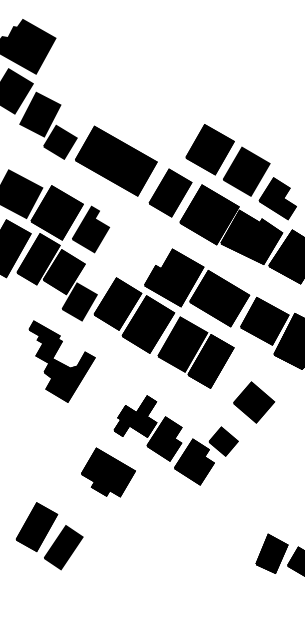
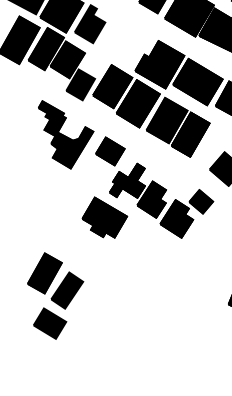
part: (115, 381) -> (110, 151), added
part: (108, 472) -> (104, 217), moved
part: (43, 586) -> (50, 323), added

